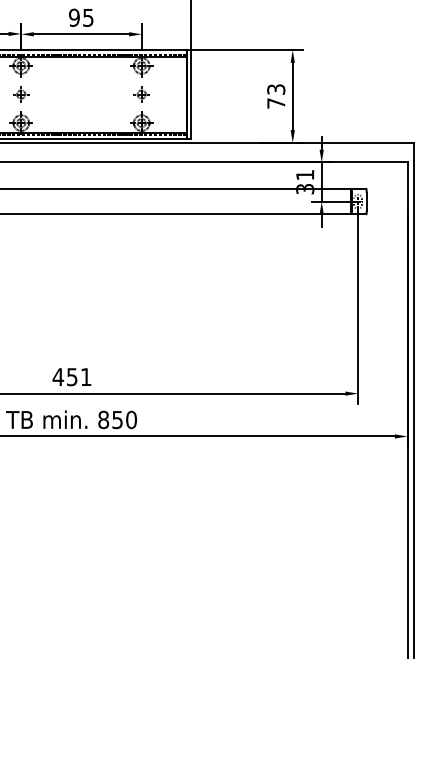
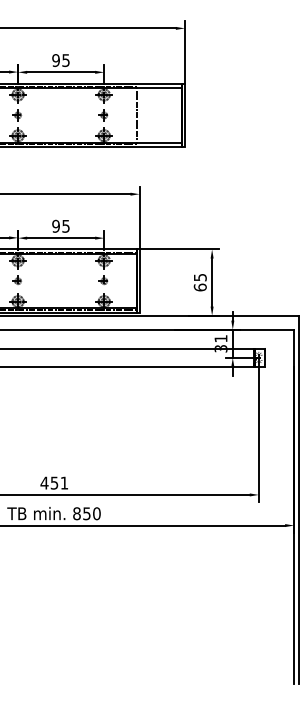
text: (275, 96) -> (199, 282), 73 -> 65

